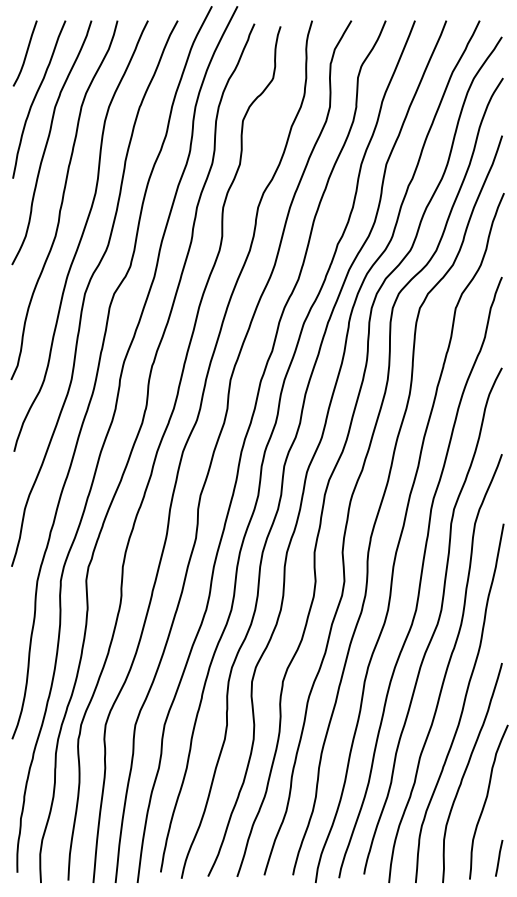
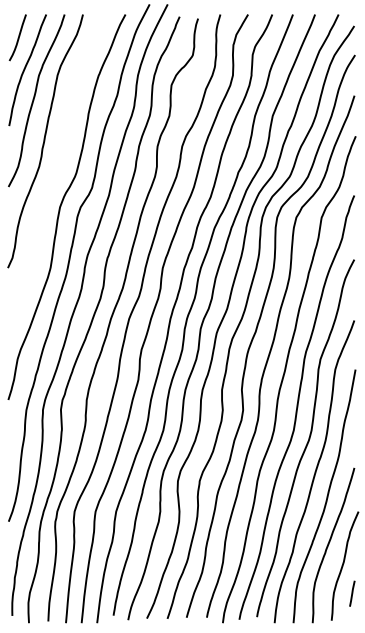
curve: (81, 235) -> (57, 166), removed
line: (499, 857) -> (352, 593), moved

